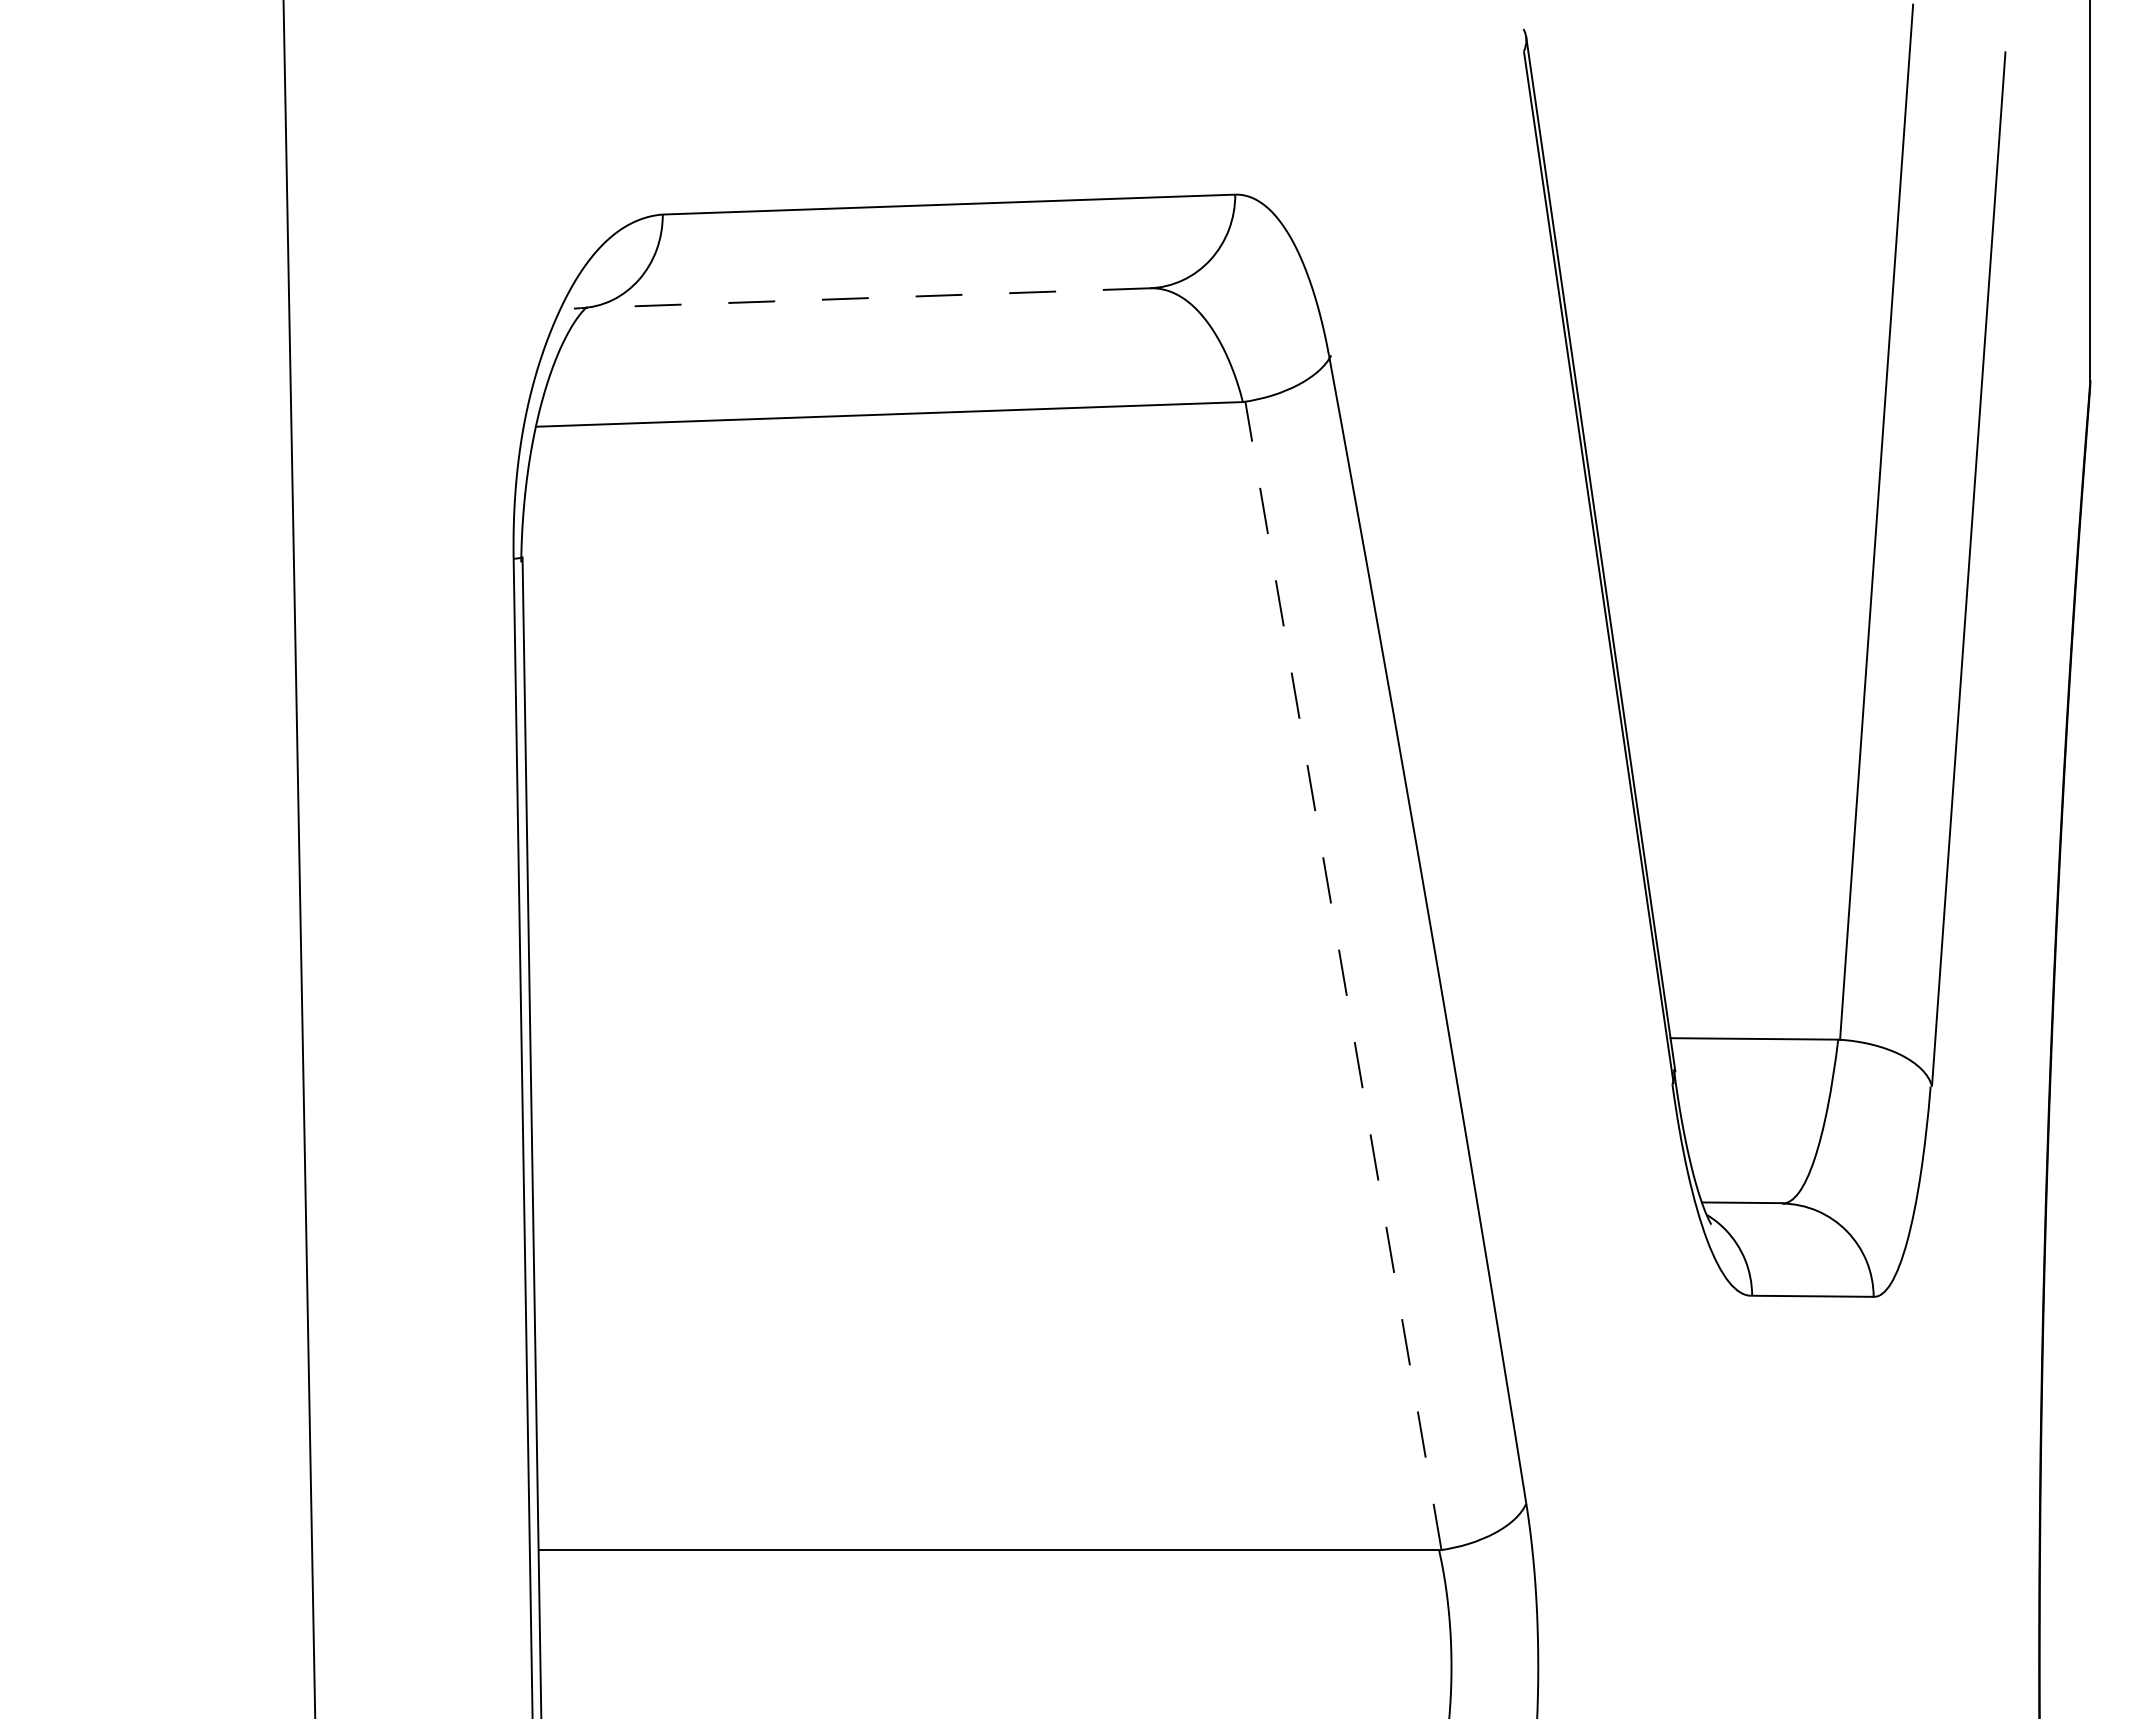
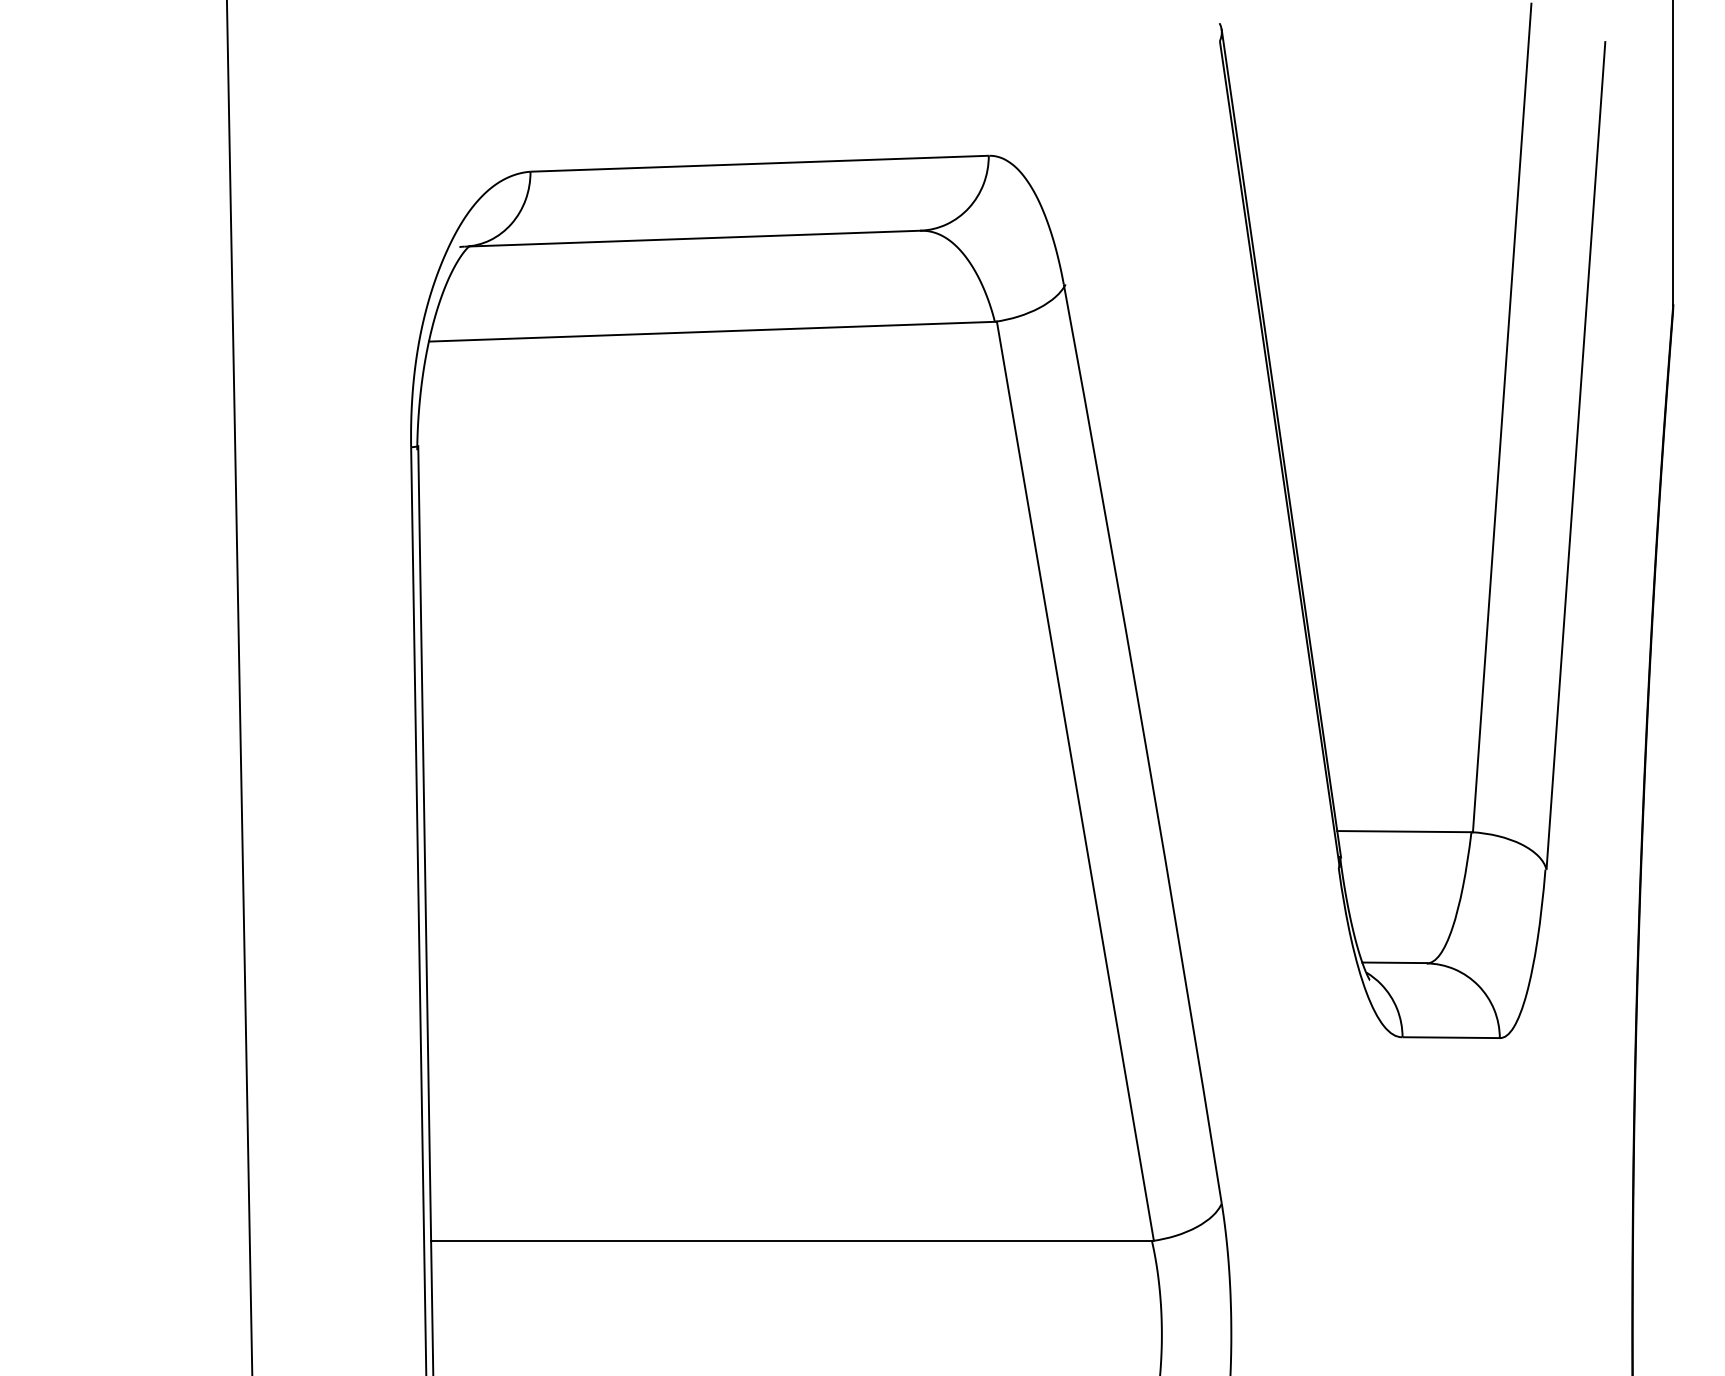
line: (867, 298) -> (694, 238), dashed -> solid
line: (1343, 975) -> (1075, 780), dashed -> solid

